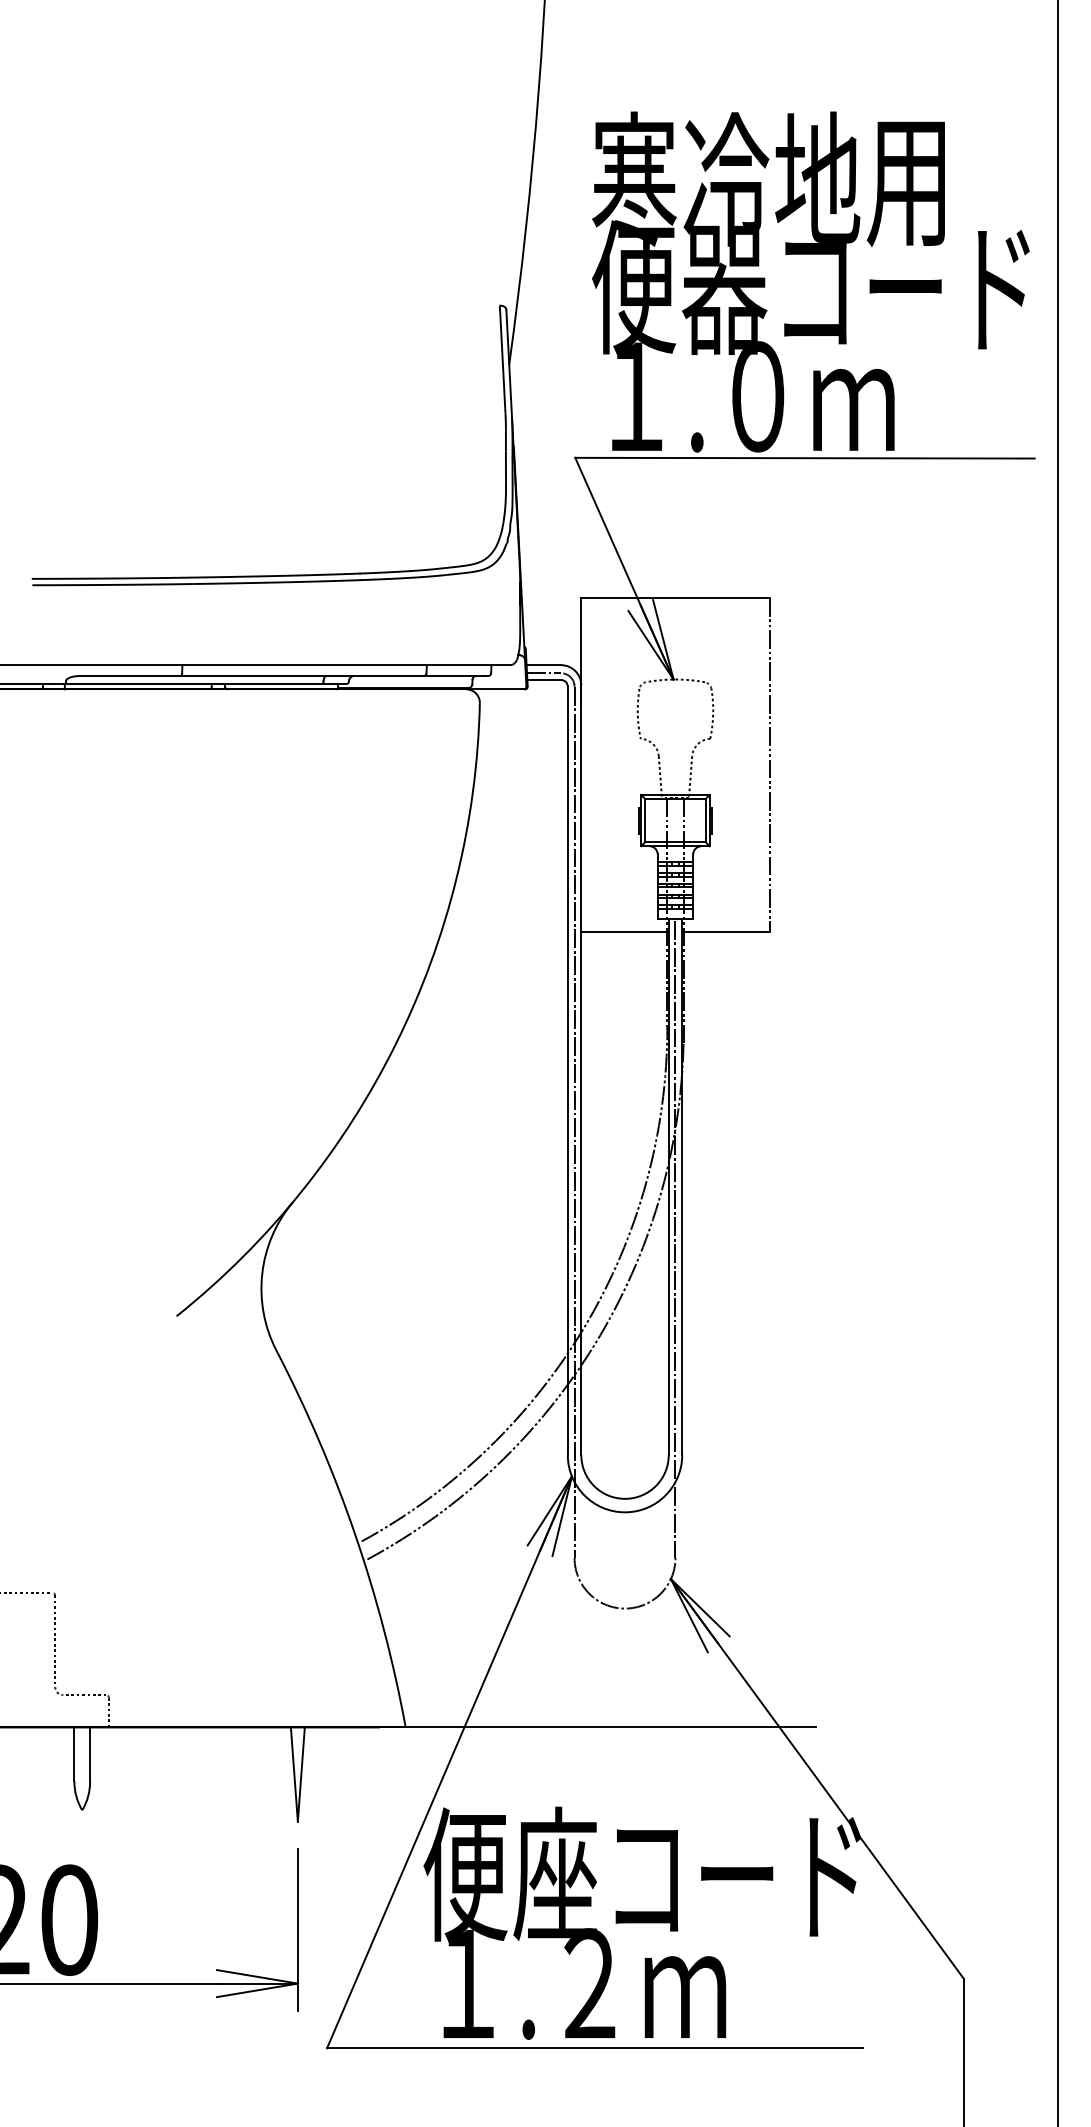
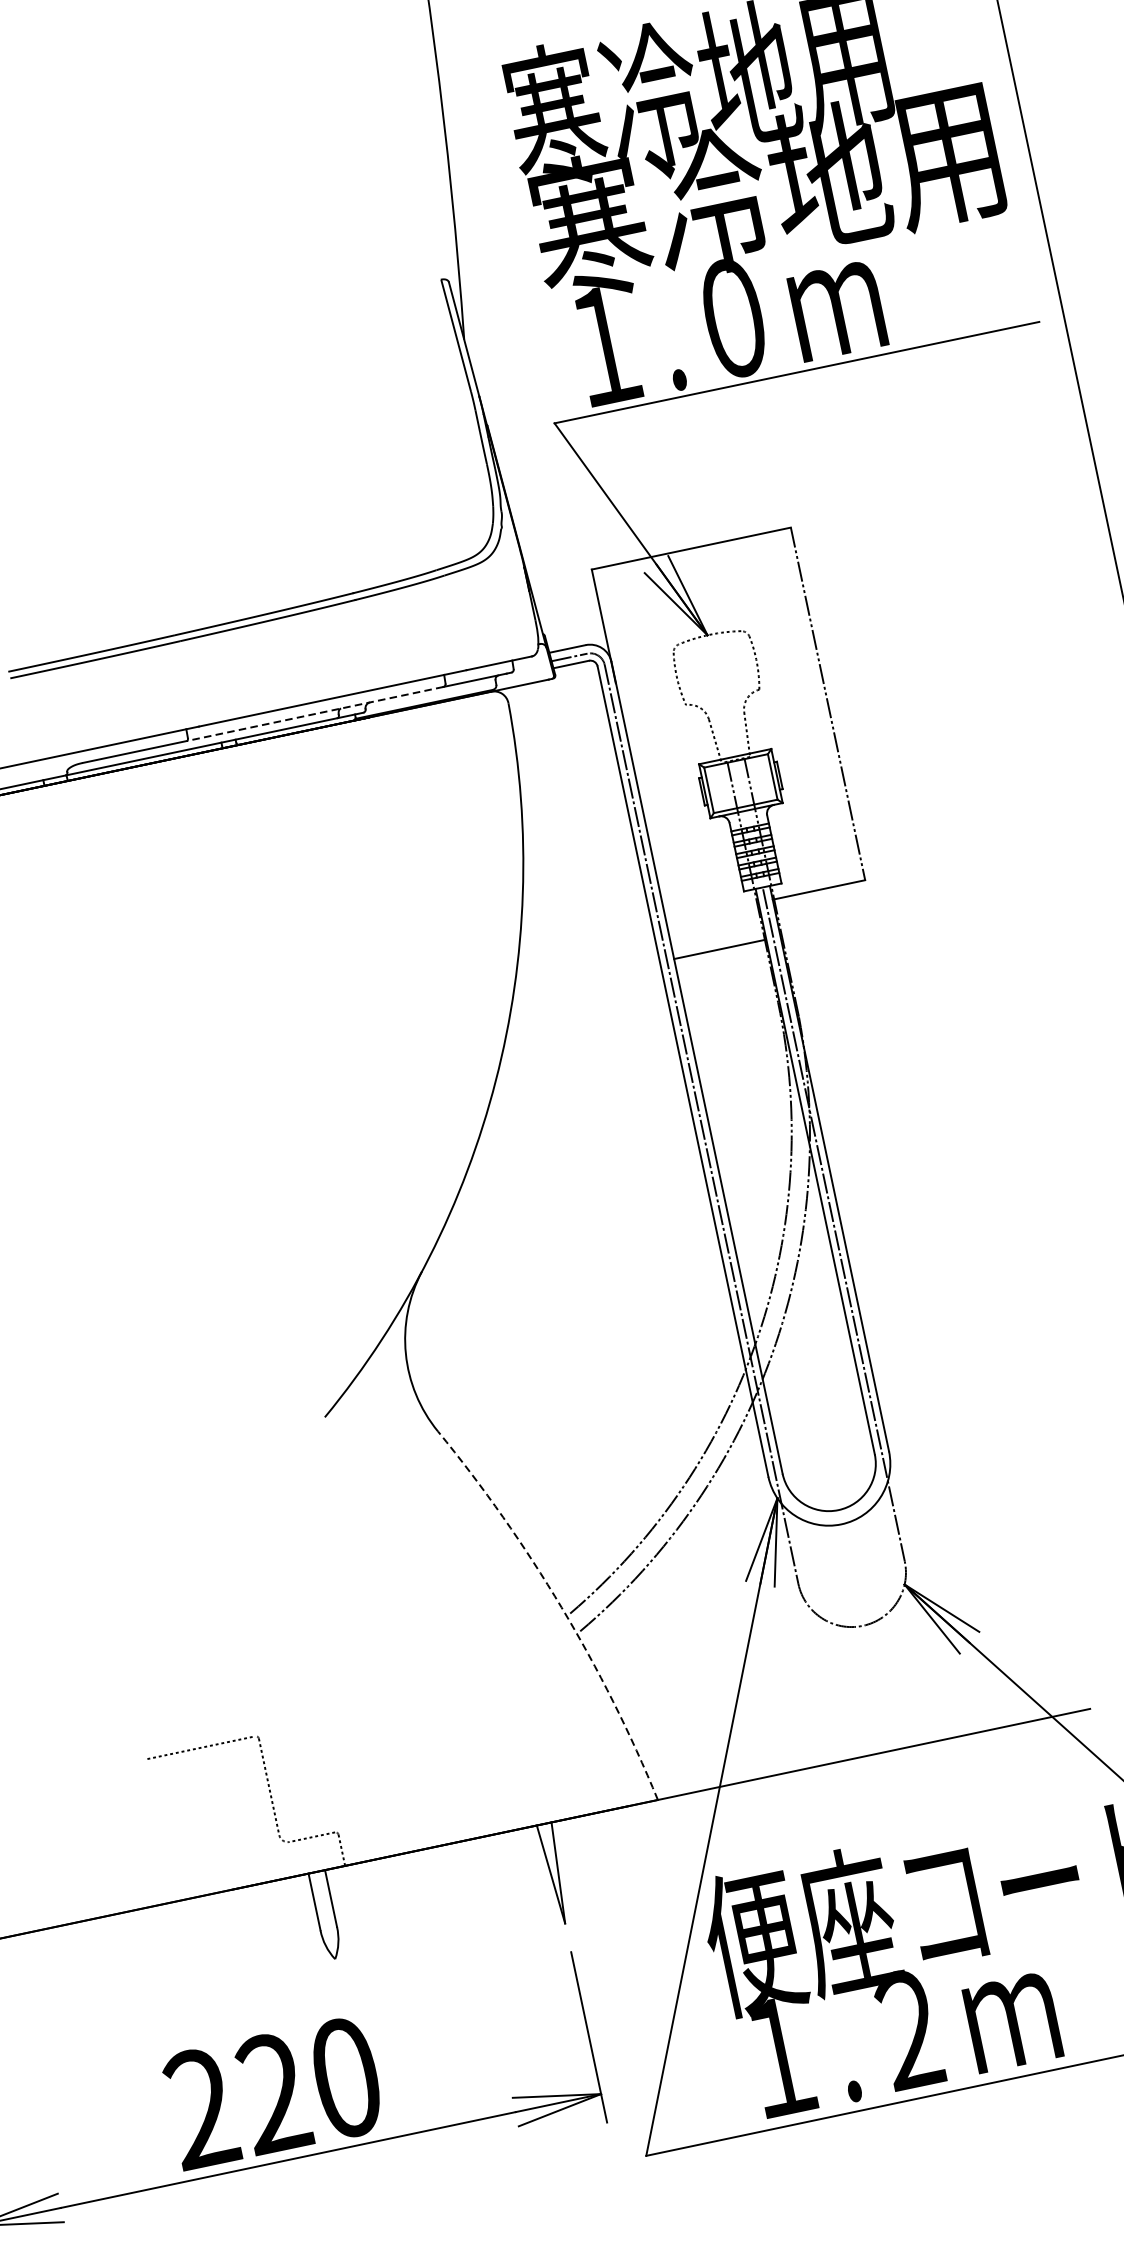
text: (810, 287) -> (764, 191), 便器コード -> 寒冷地用
line: (302, 675) -> (315, 713), solid -> dashed
line: (624, 932) -> (719, 949), moved
arc: (355, 1534) -> (562, 1607), solid -> dashed

